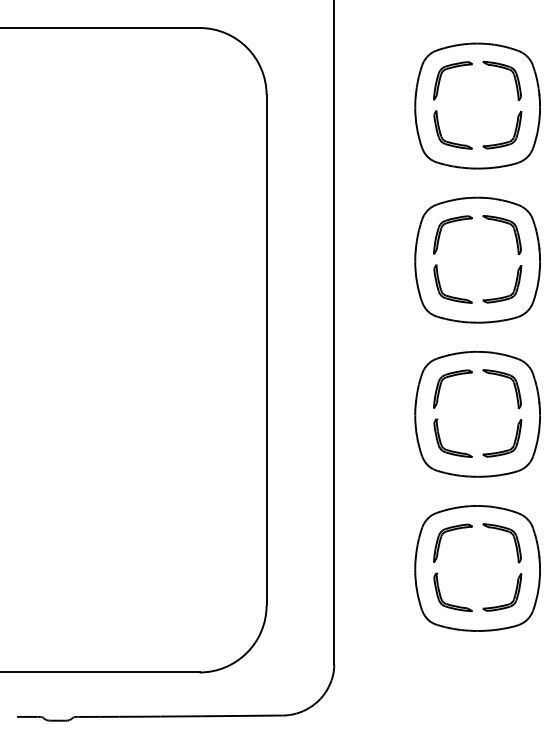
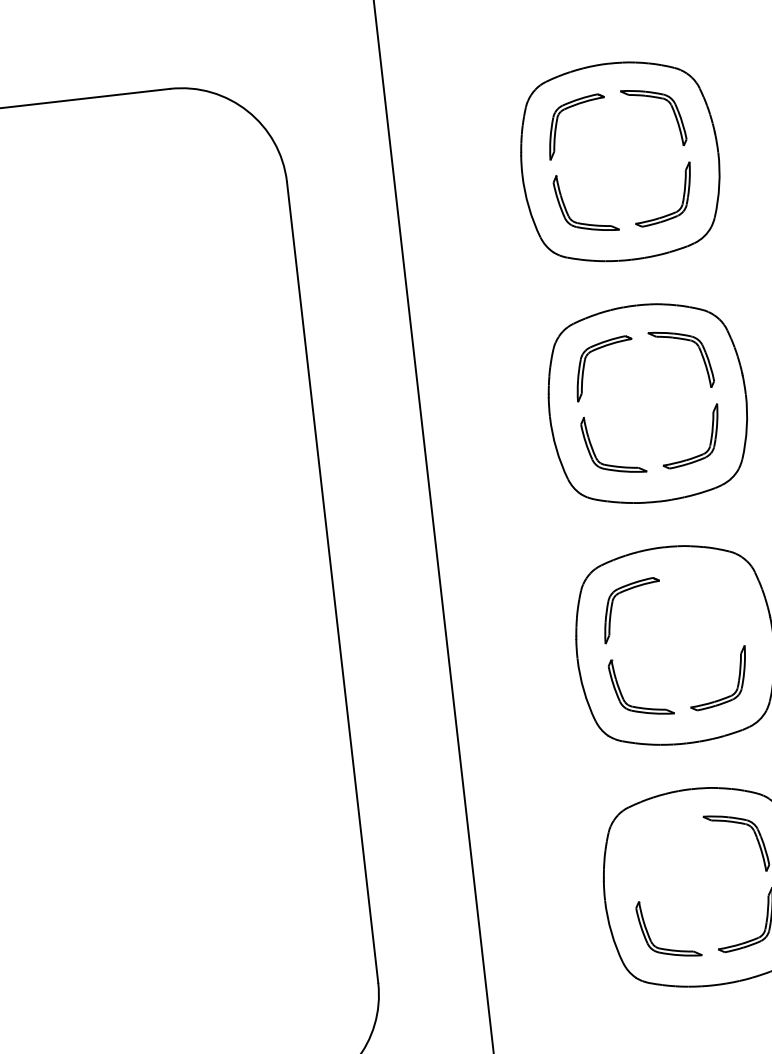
part: (504, 377) -> (710, 582), removed
part: (450, 531) -> (653, 834), removed

